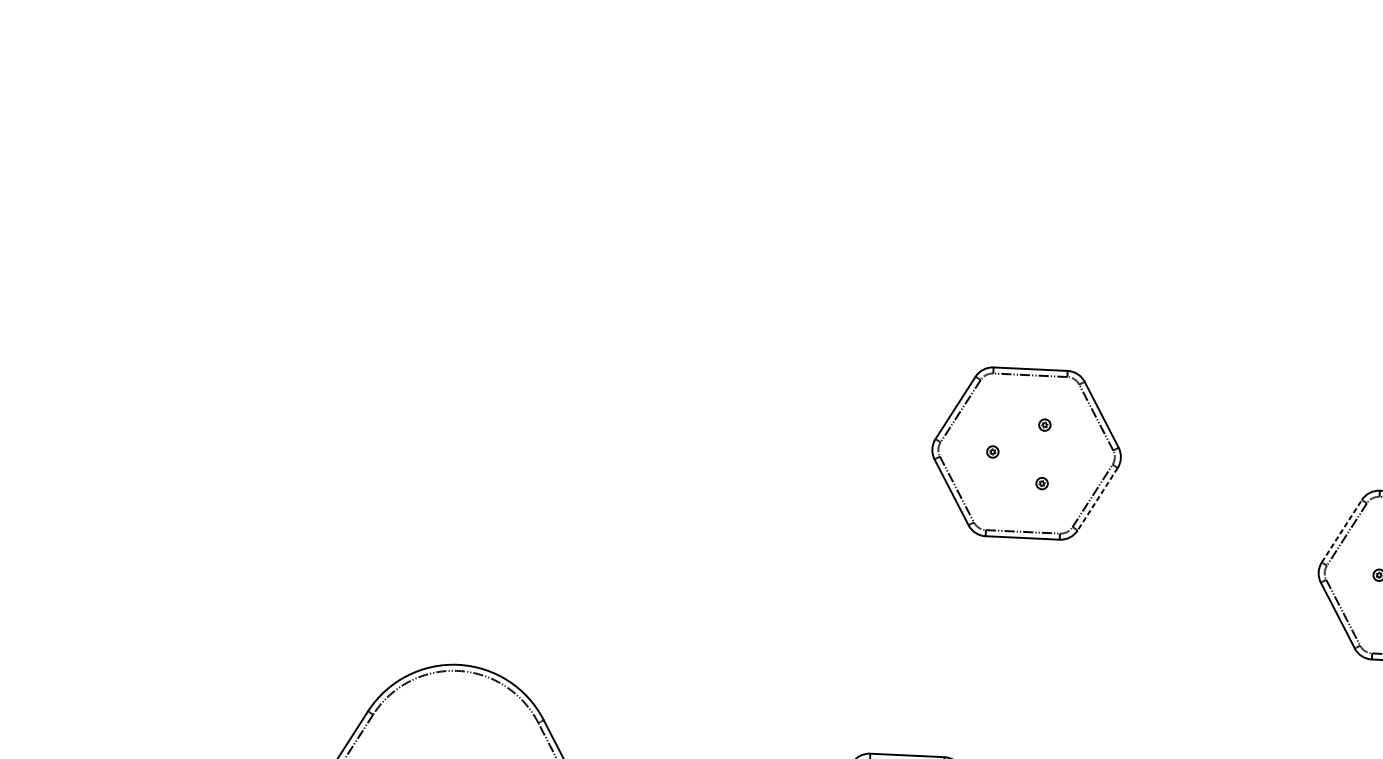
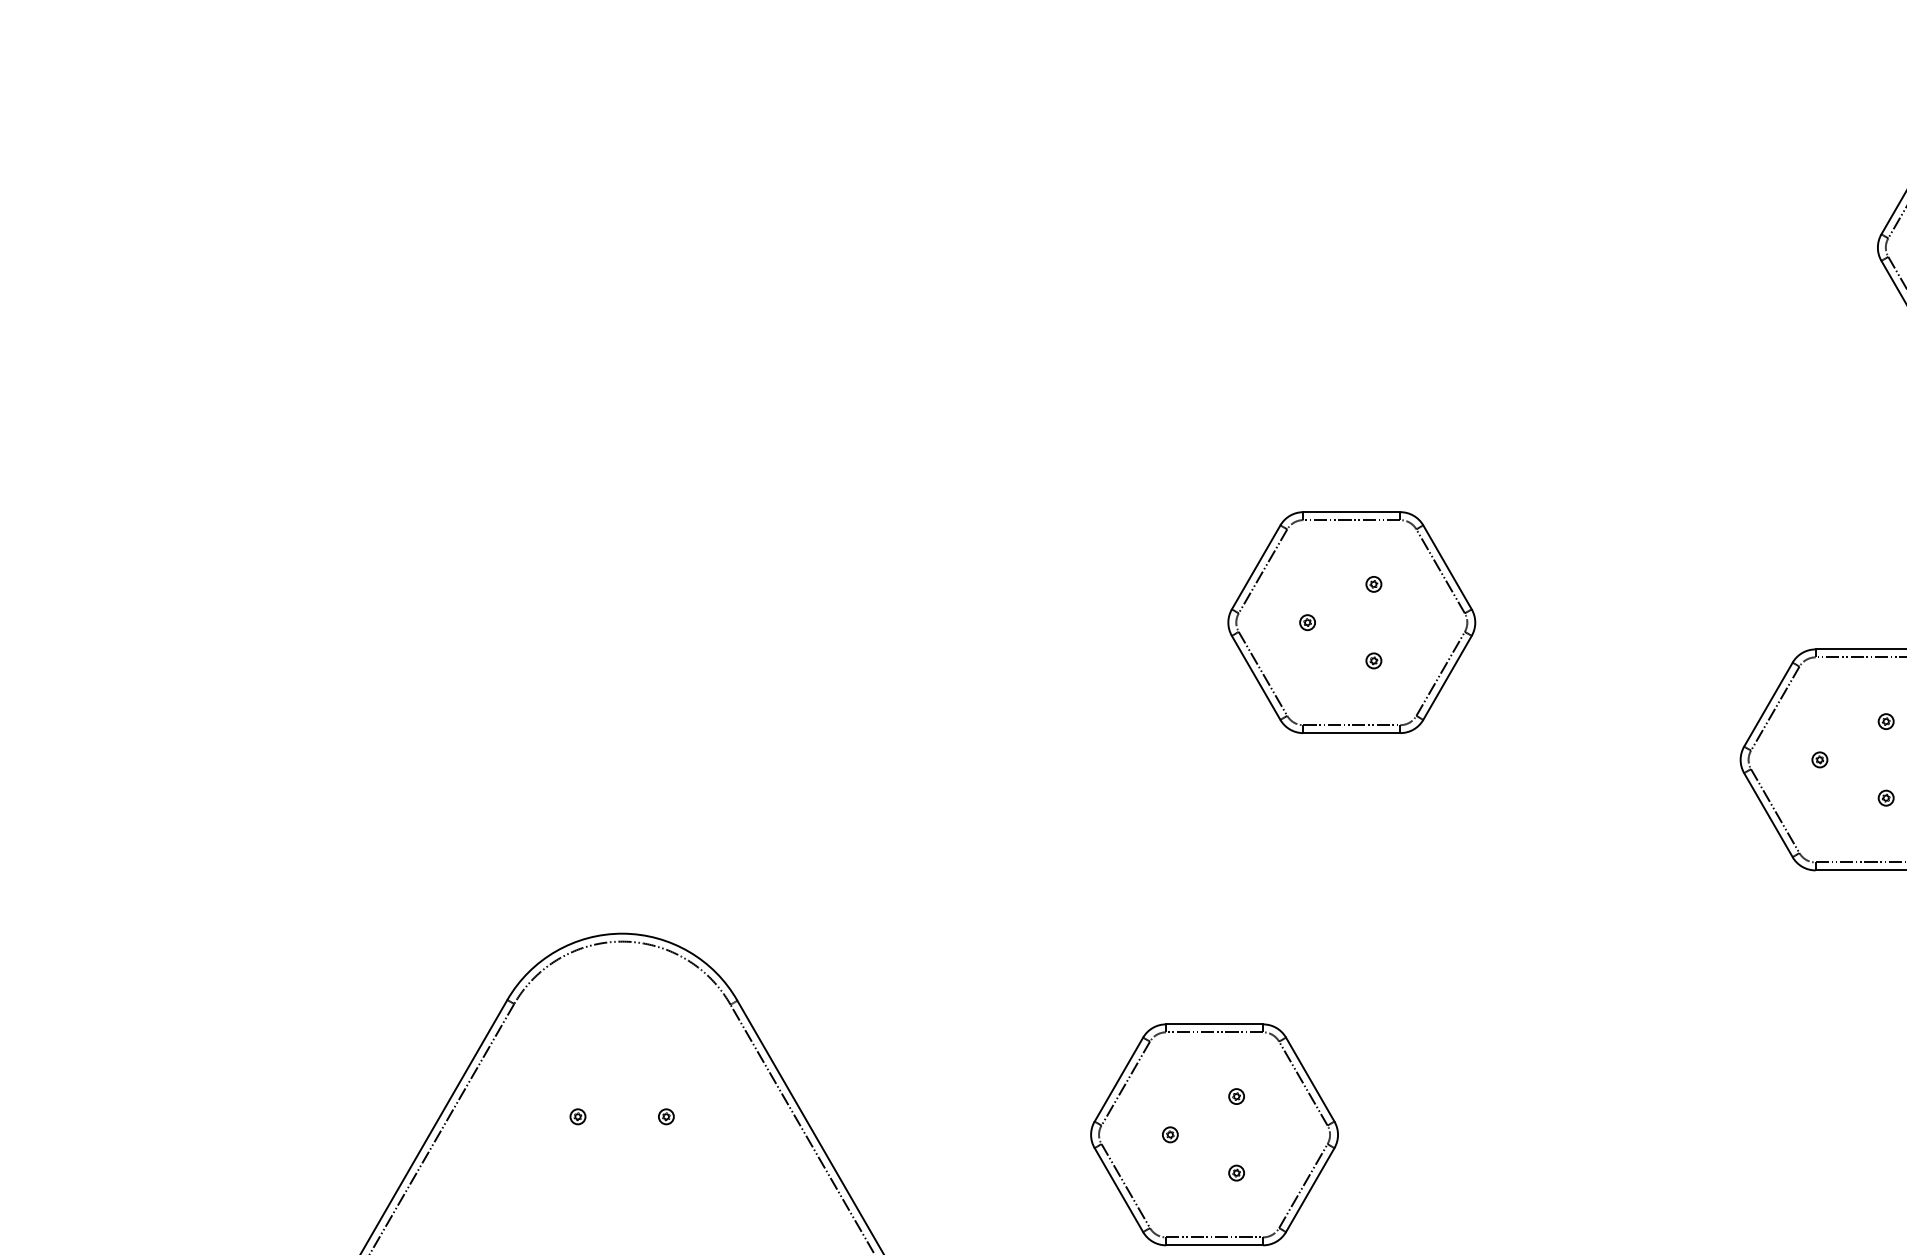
line: (1097, 499) -> (1447, 678), dashed -> solid
line: (1341, 531) -> (1768, 704), dashed -> solid

